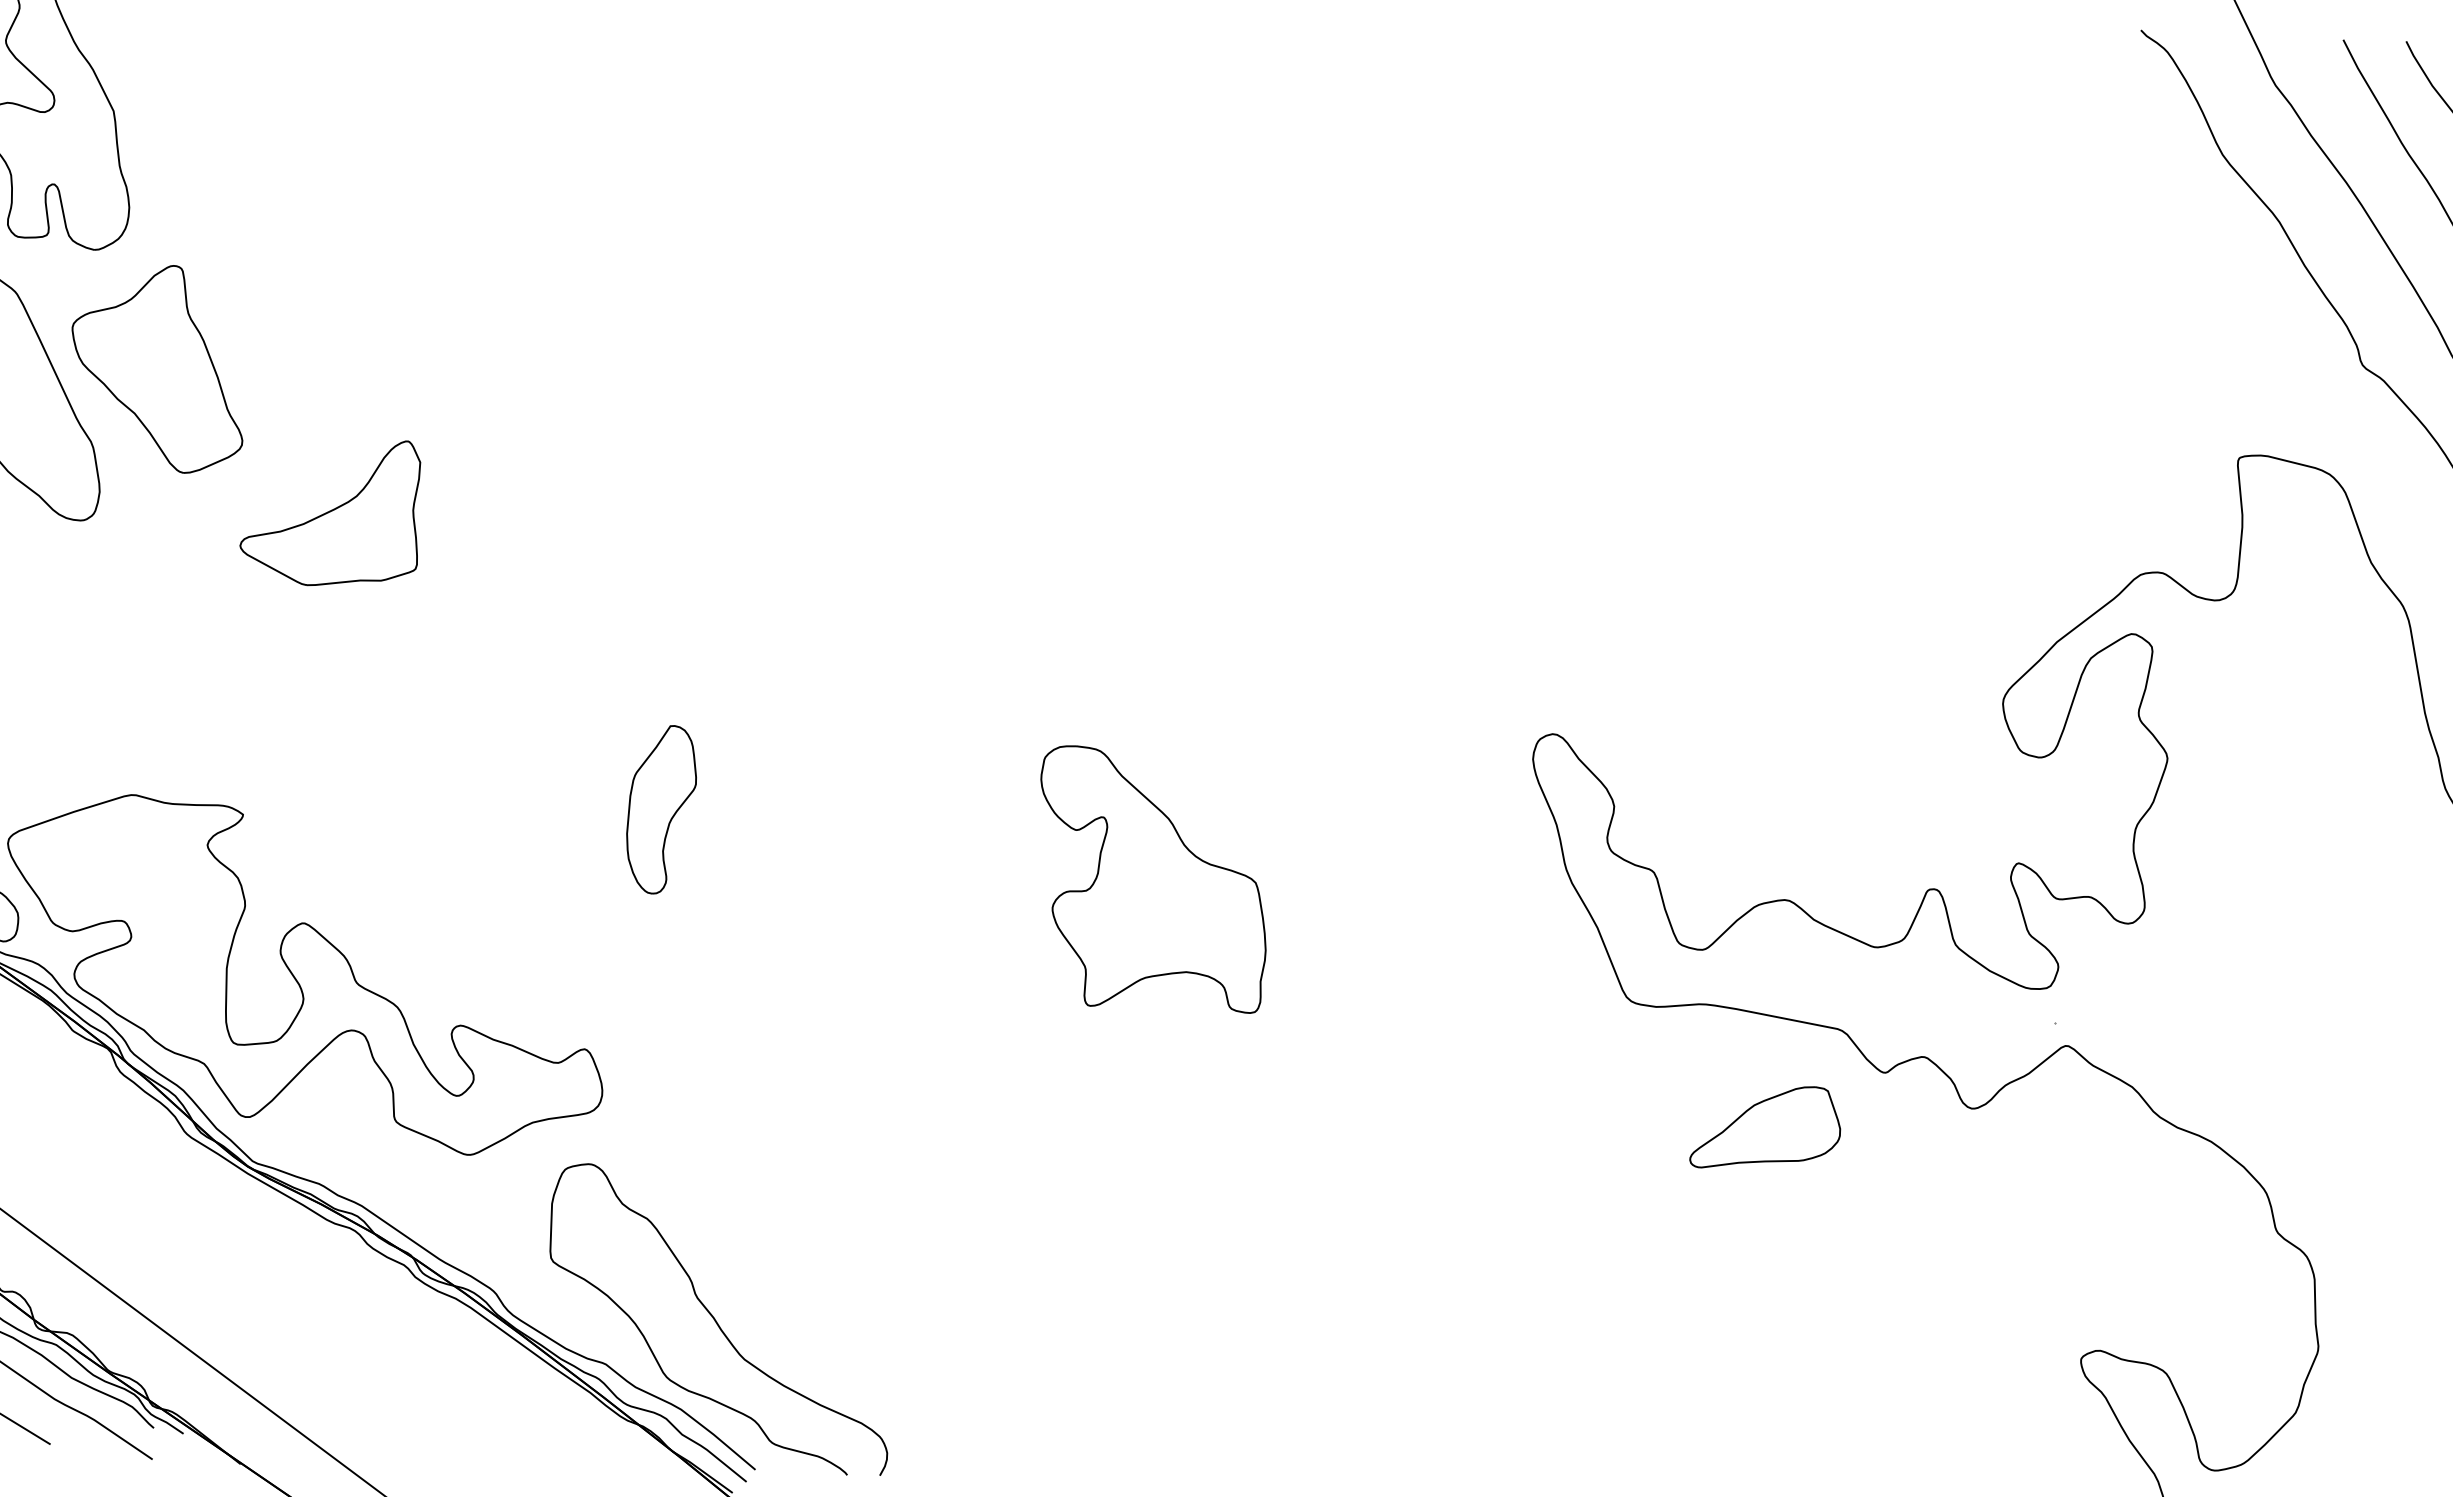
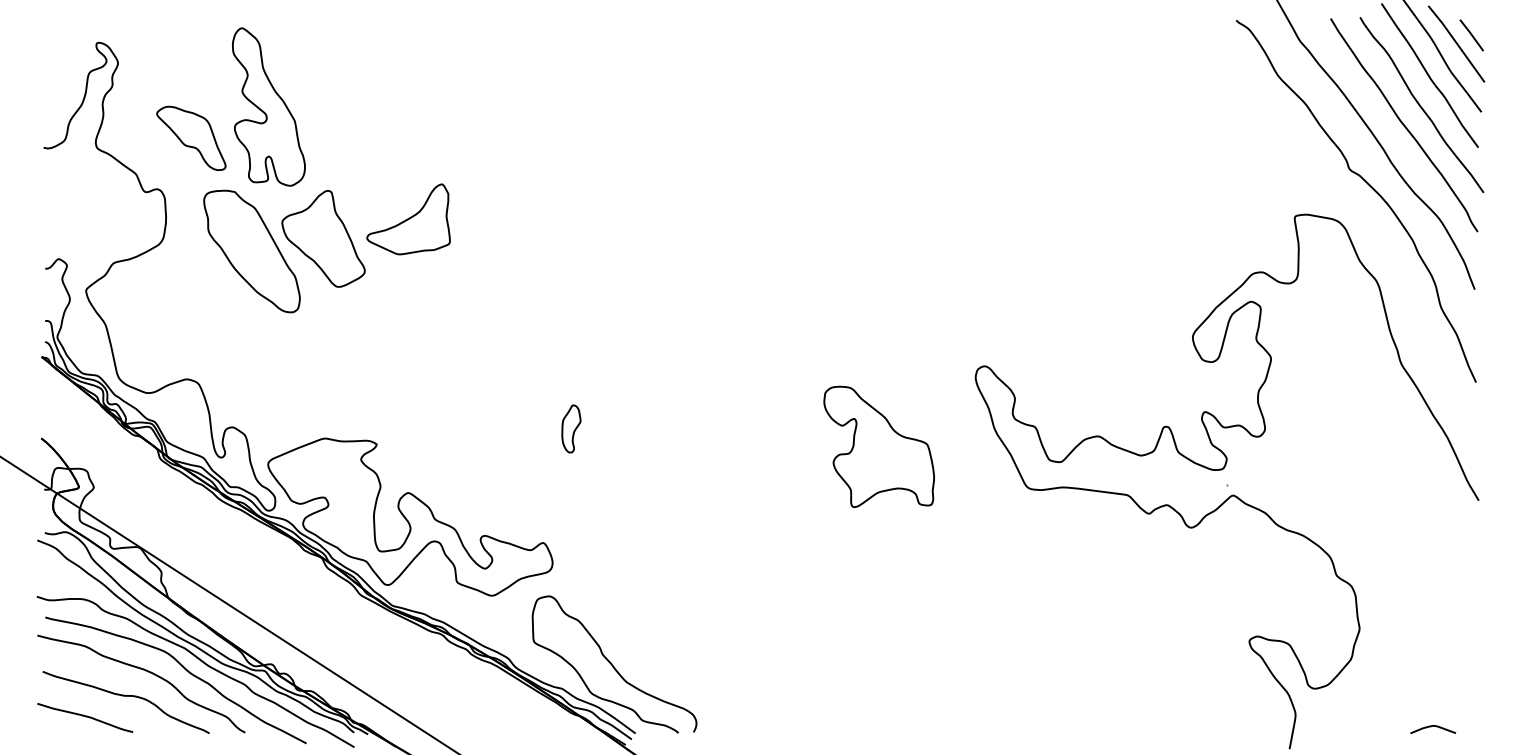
part: (331, 511) -> (408, 219), moved
part: (661, 808) -> (571, 428), size x0.6
part: (1150, 879) -> (878, 446), moved
part: (1765, 1126) -> (1095, 542), removed

